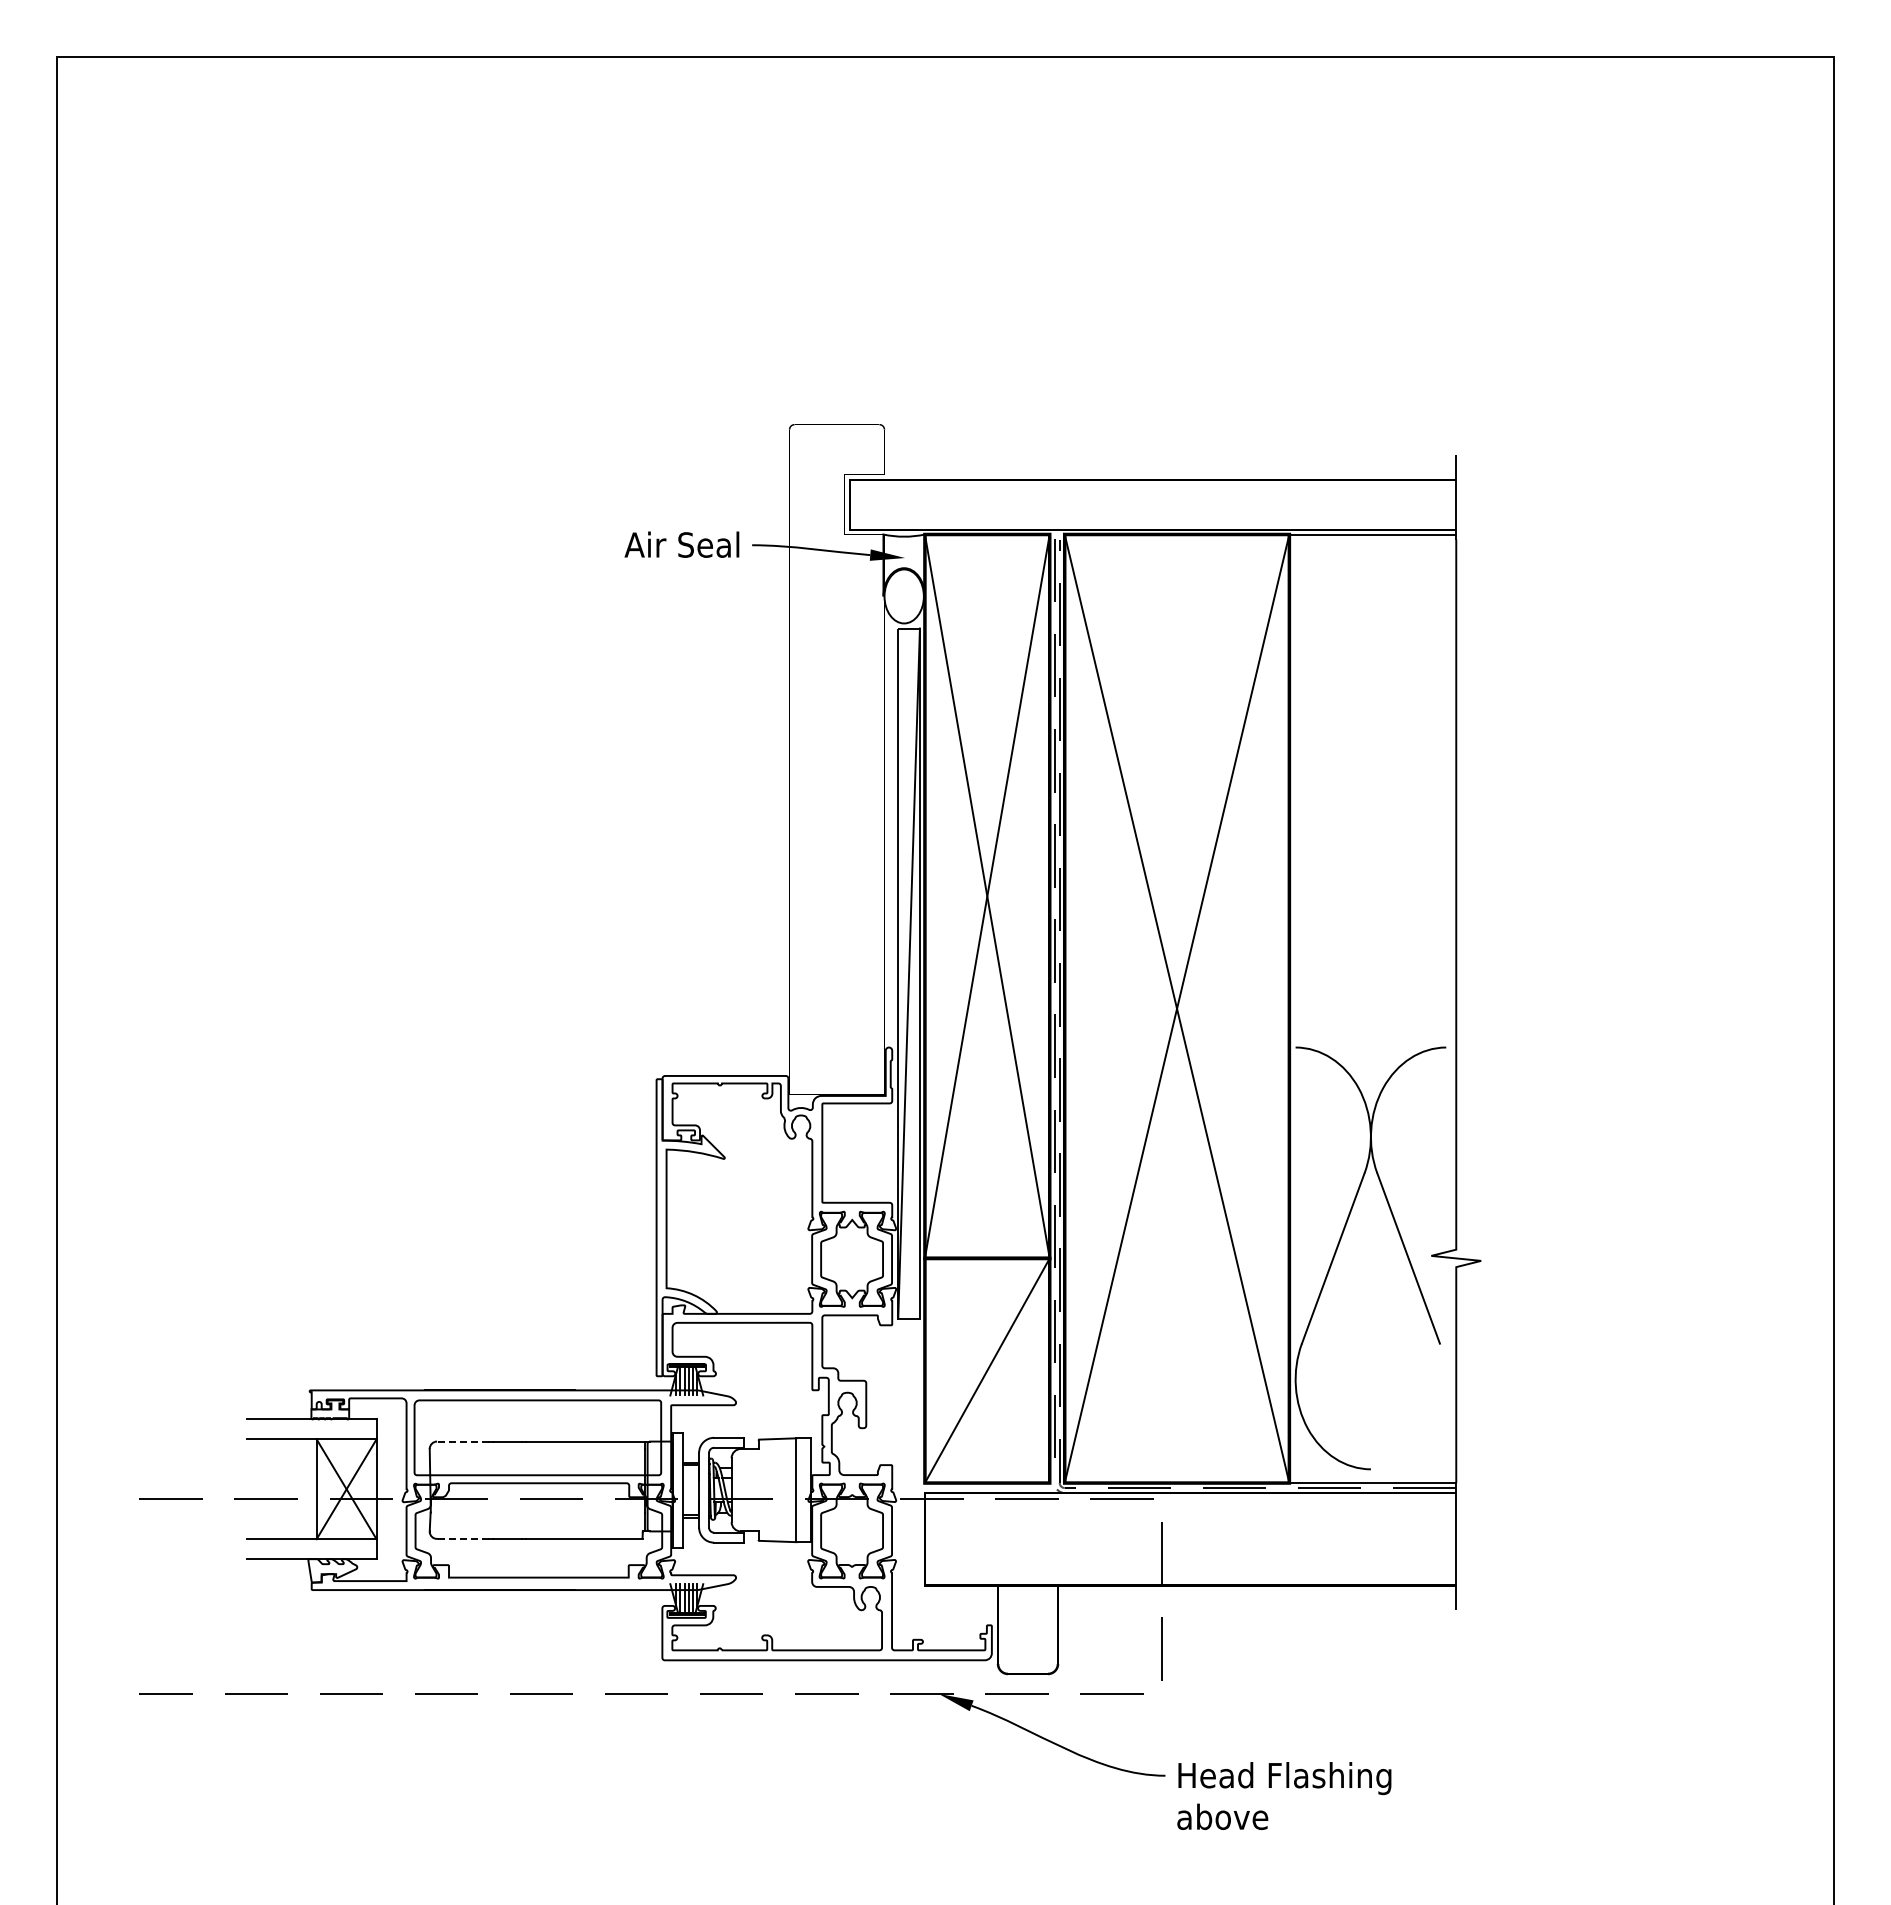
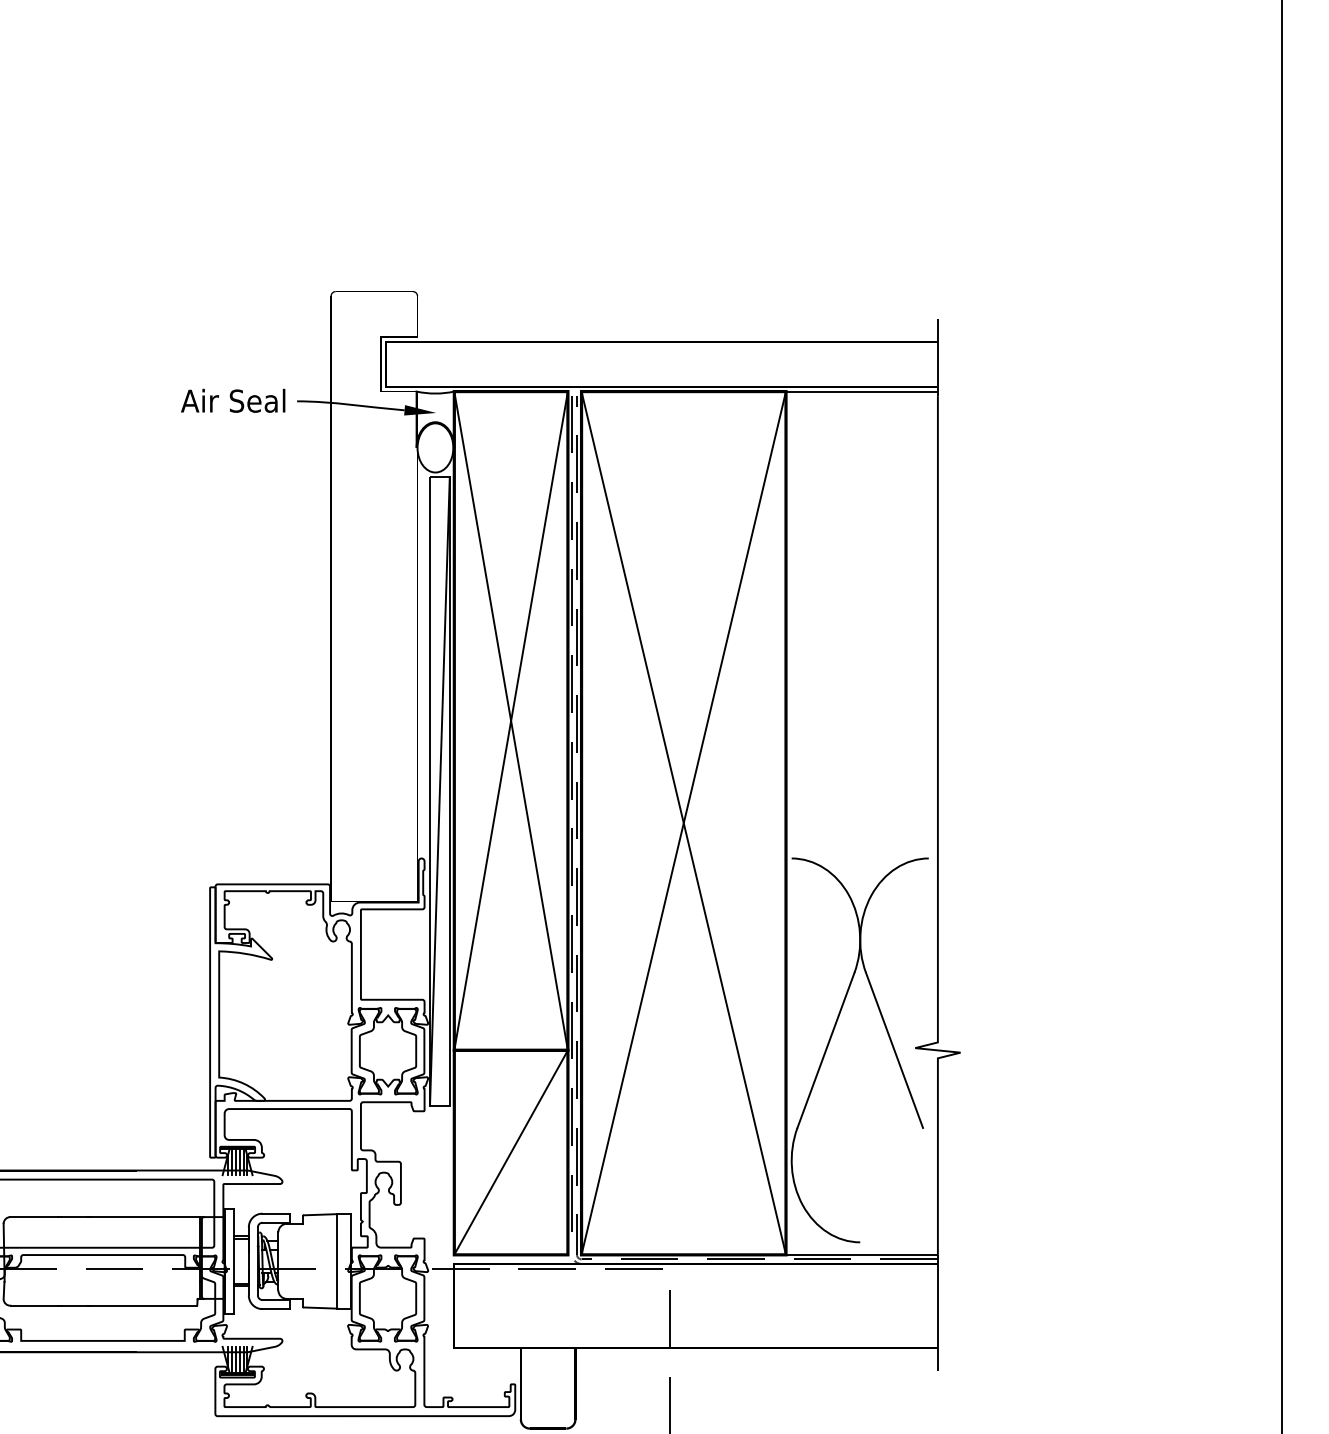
line: (462, 1441) -> (33, 1217), dashed -> solid
line: (463, 1538) -> (34, 1305), dashed -> solid

